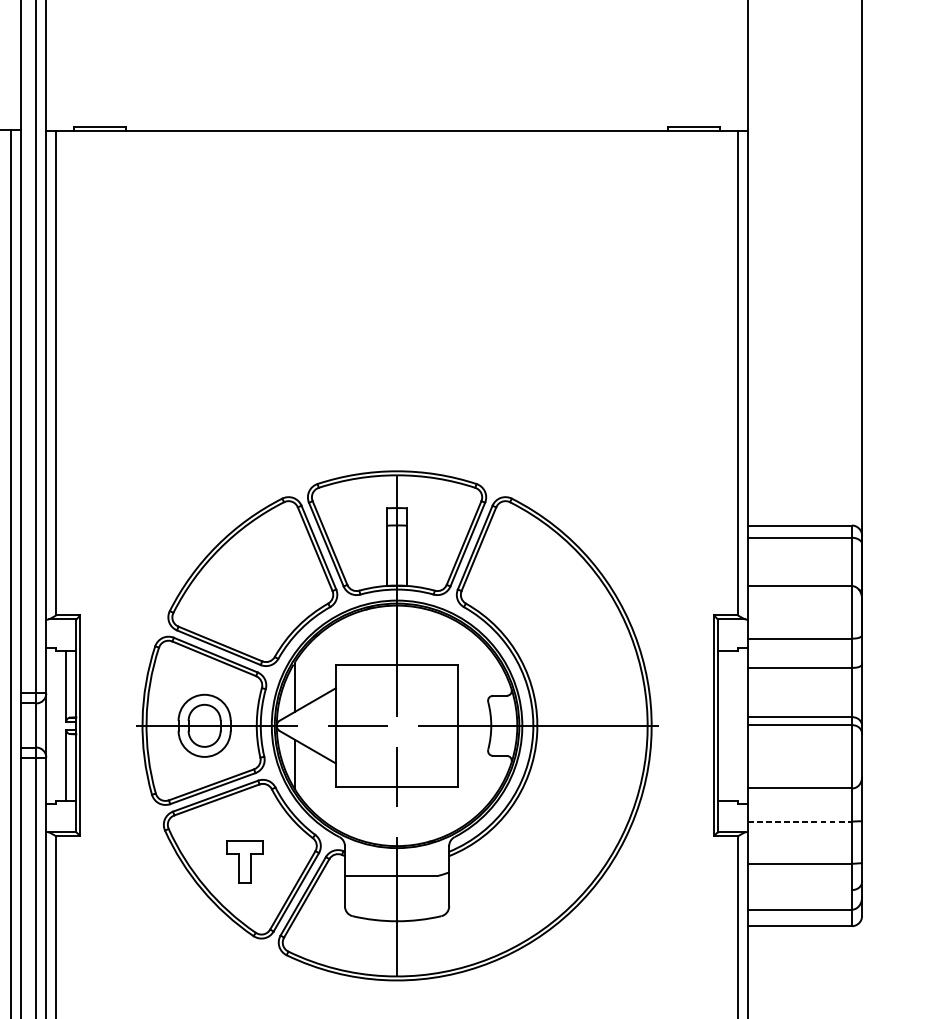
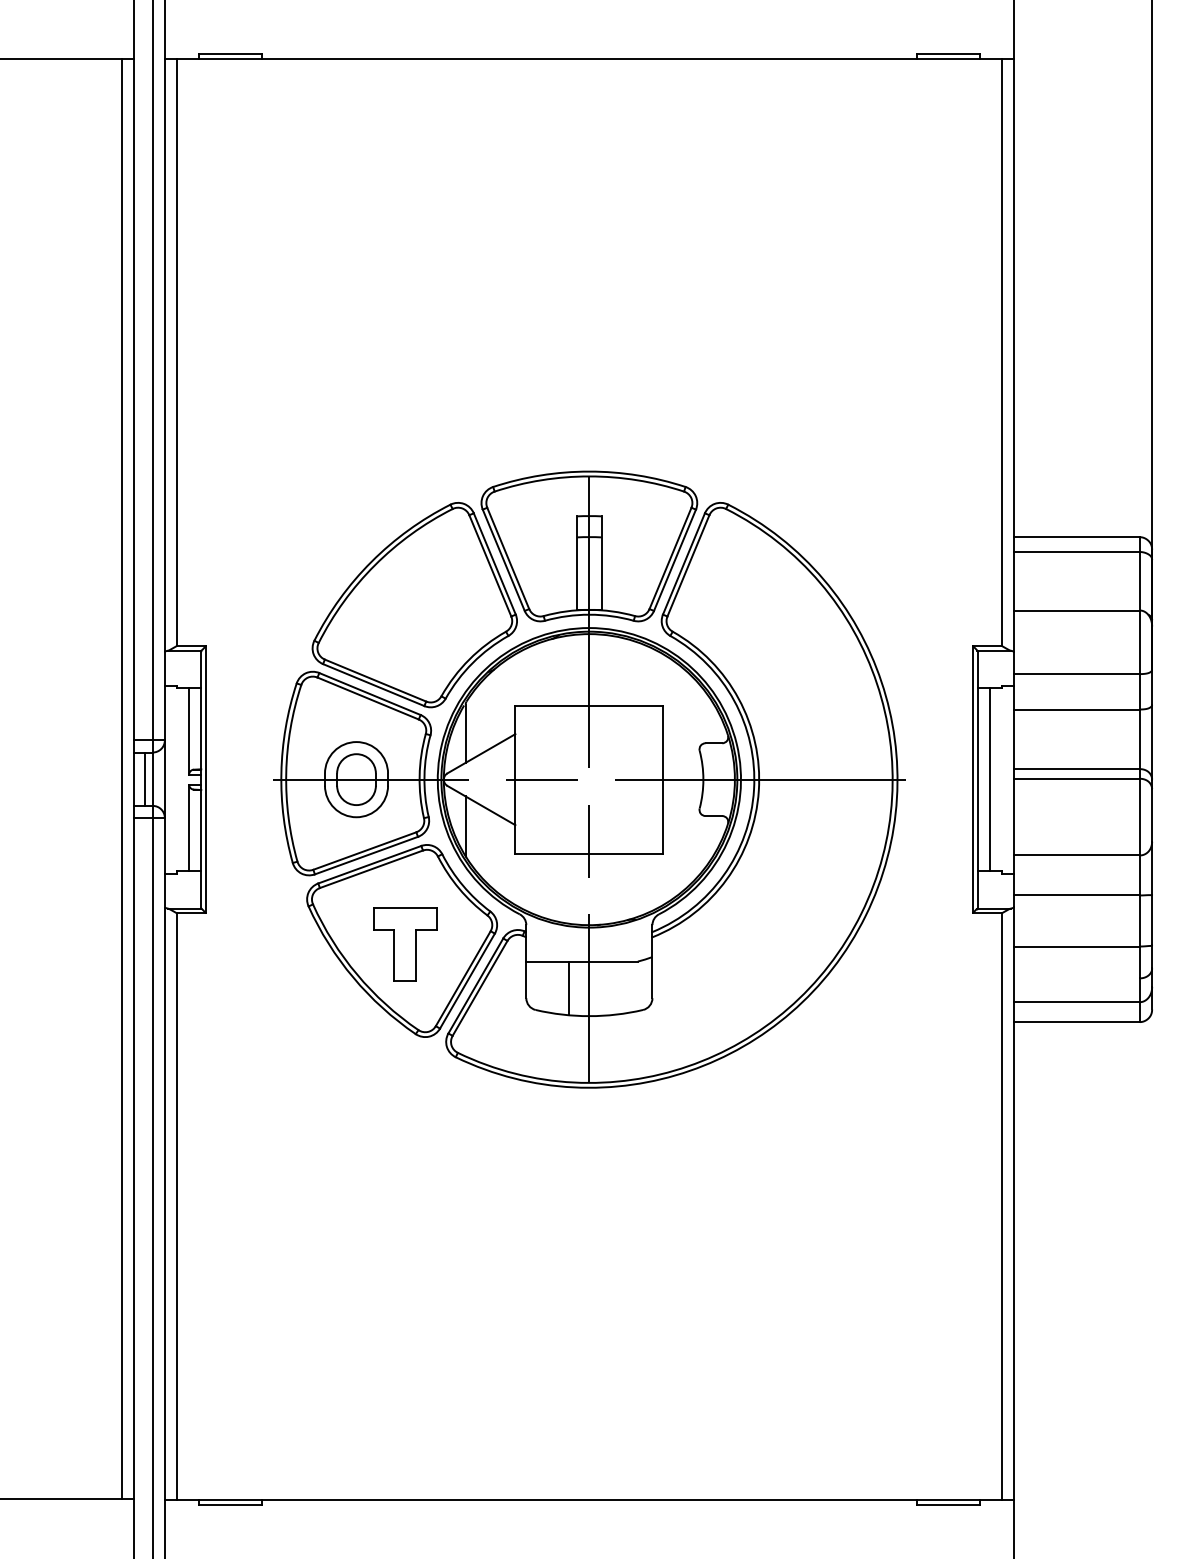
line: (30, 724) -> (145, 778), added
line: (727, 725) -> (989, 779), added
line: (800, 821) -> (1077, 895), dashed -> solid
part: (245, 862) -> (405, 944), size x1.43
line: (379, 898) -> (568, 988), added

